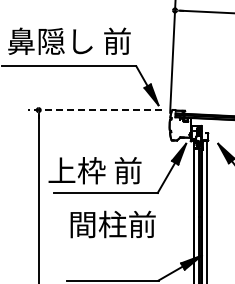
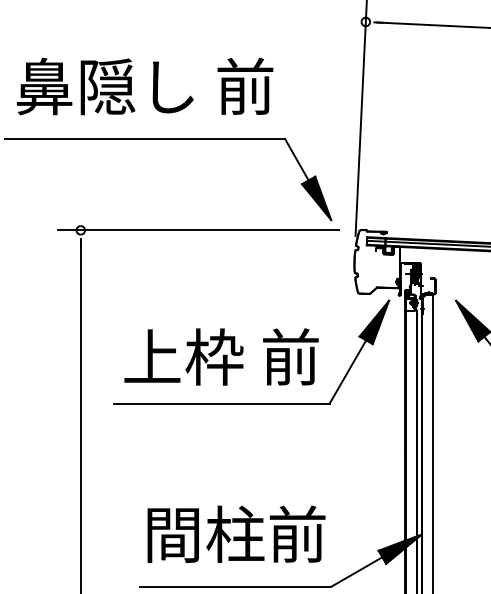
line: (94, 110) -> (197, 231), dashed -> solid
text: (94, 170) -> (220, 356), moved
text: (112, 224) -> (235, 534), moved

